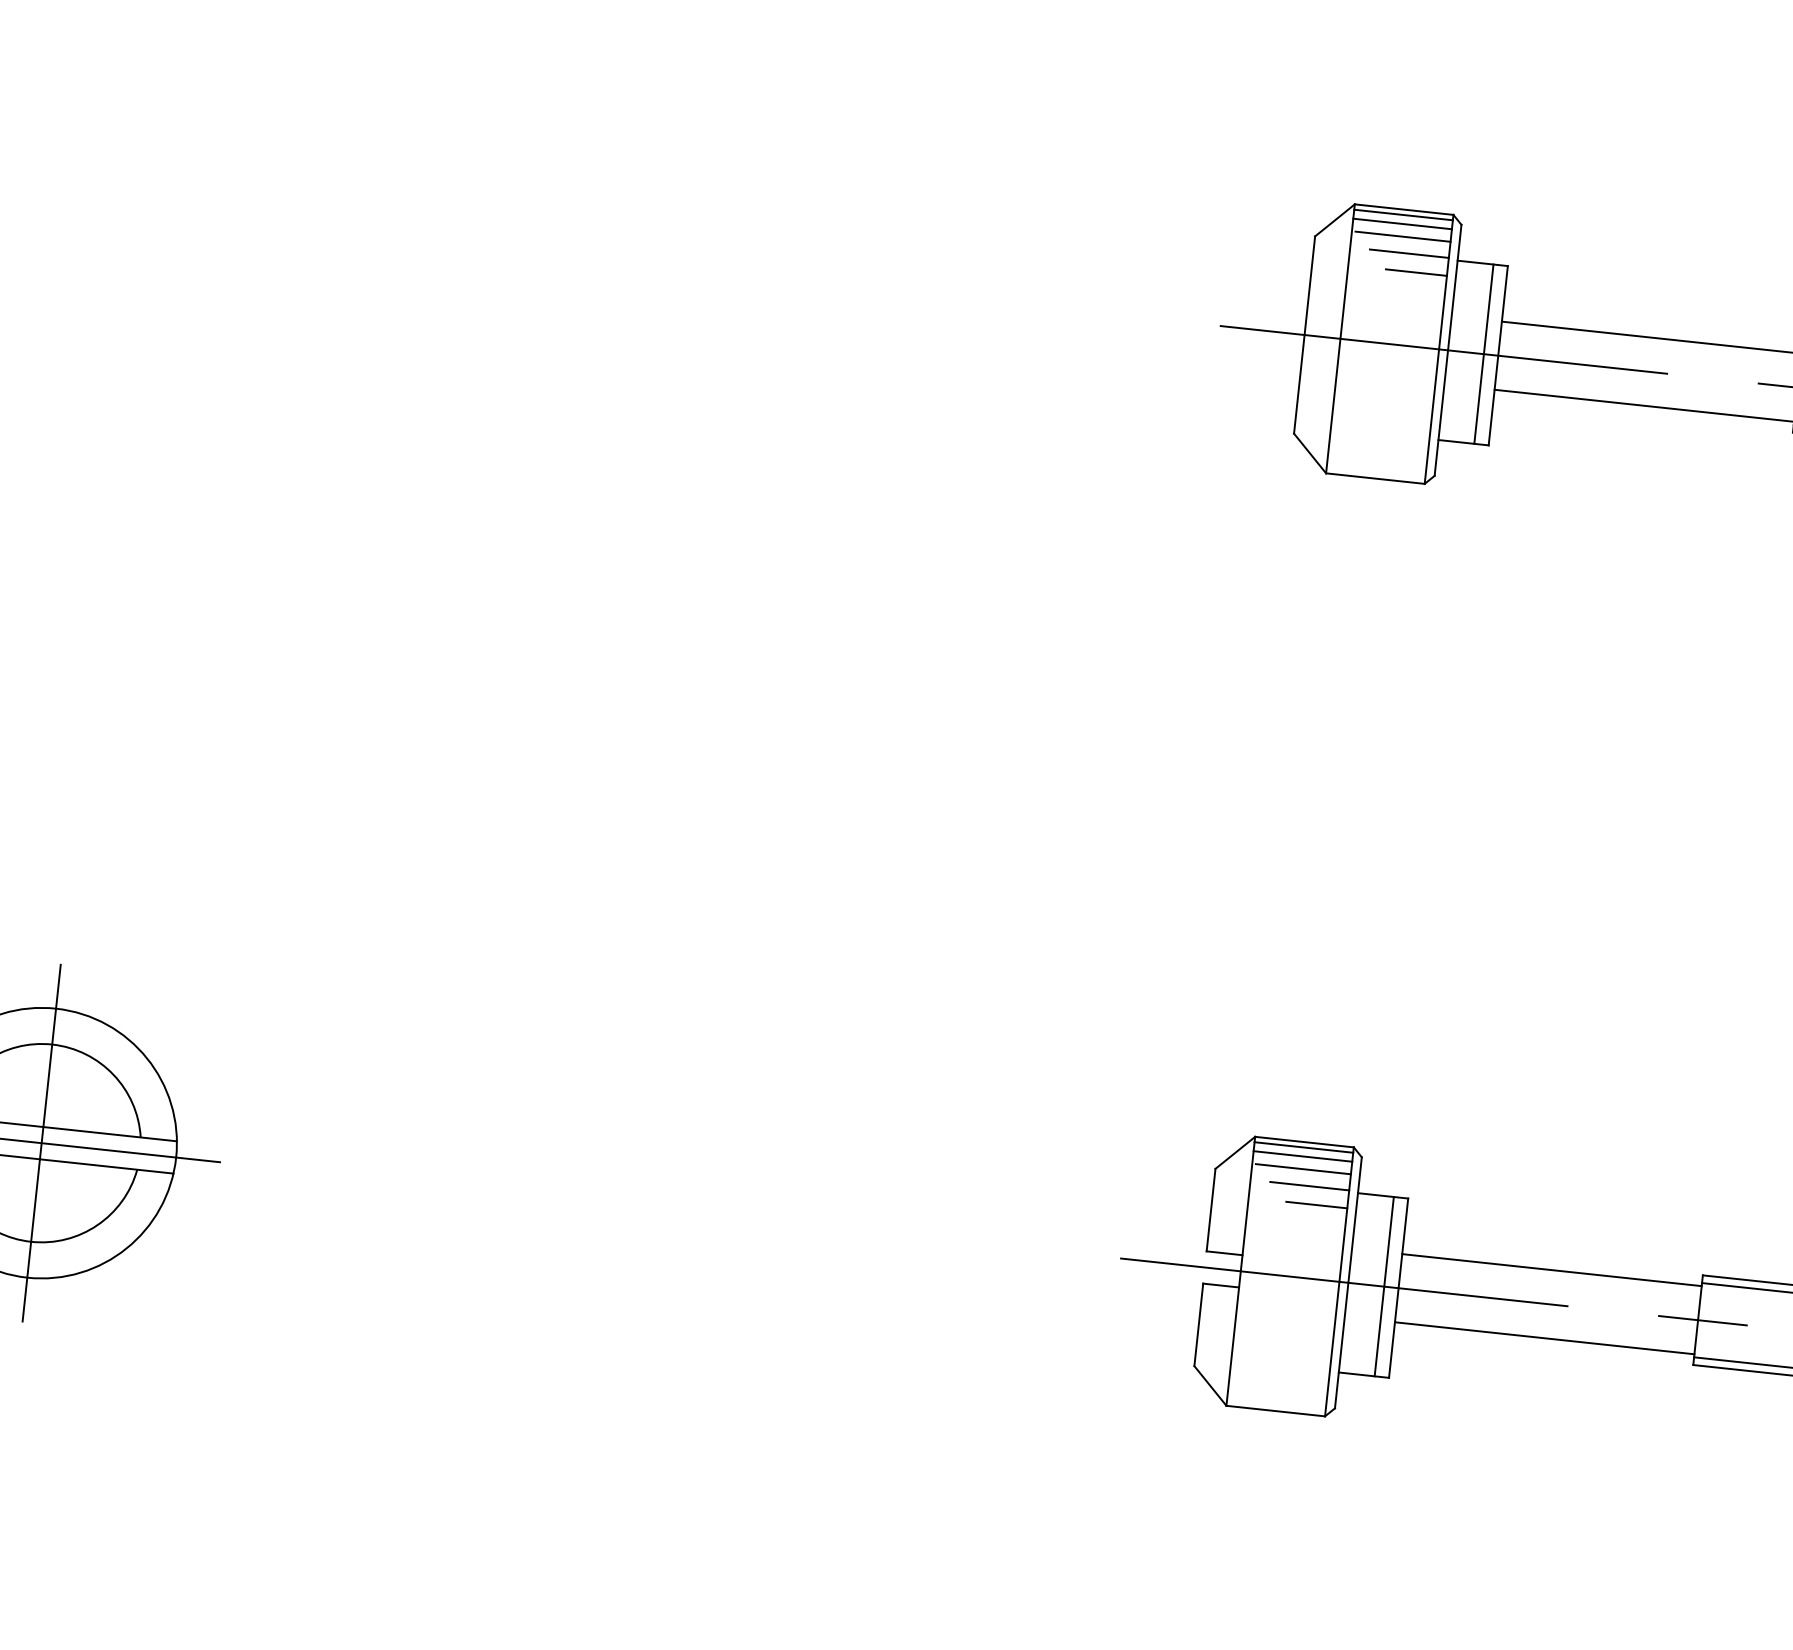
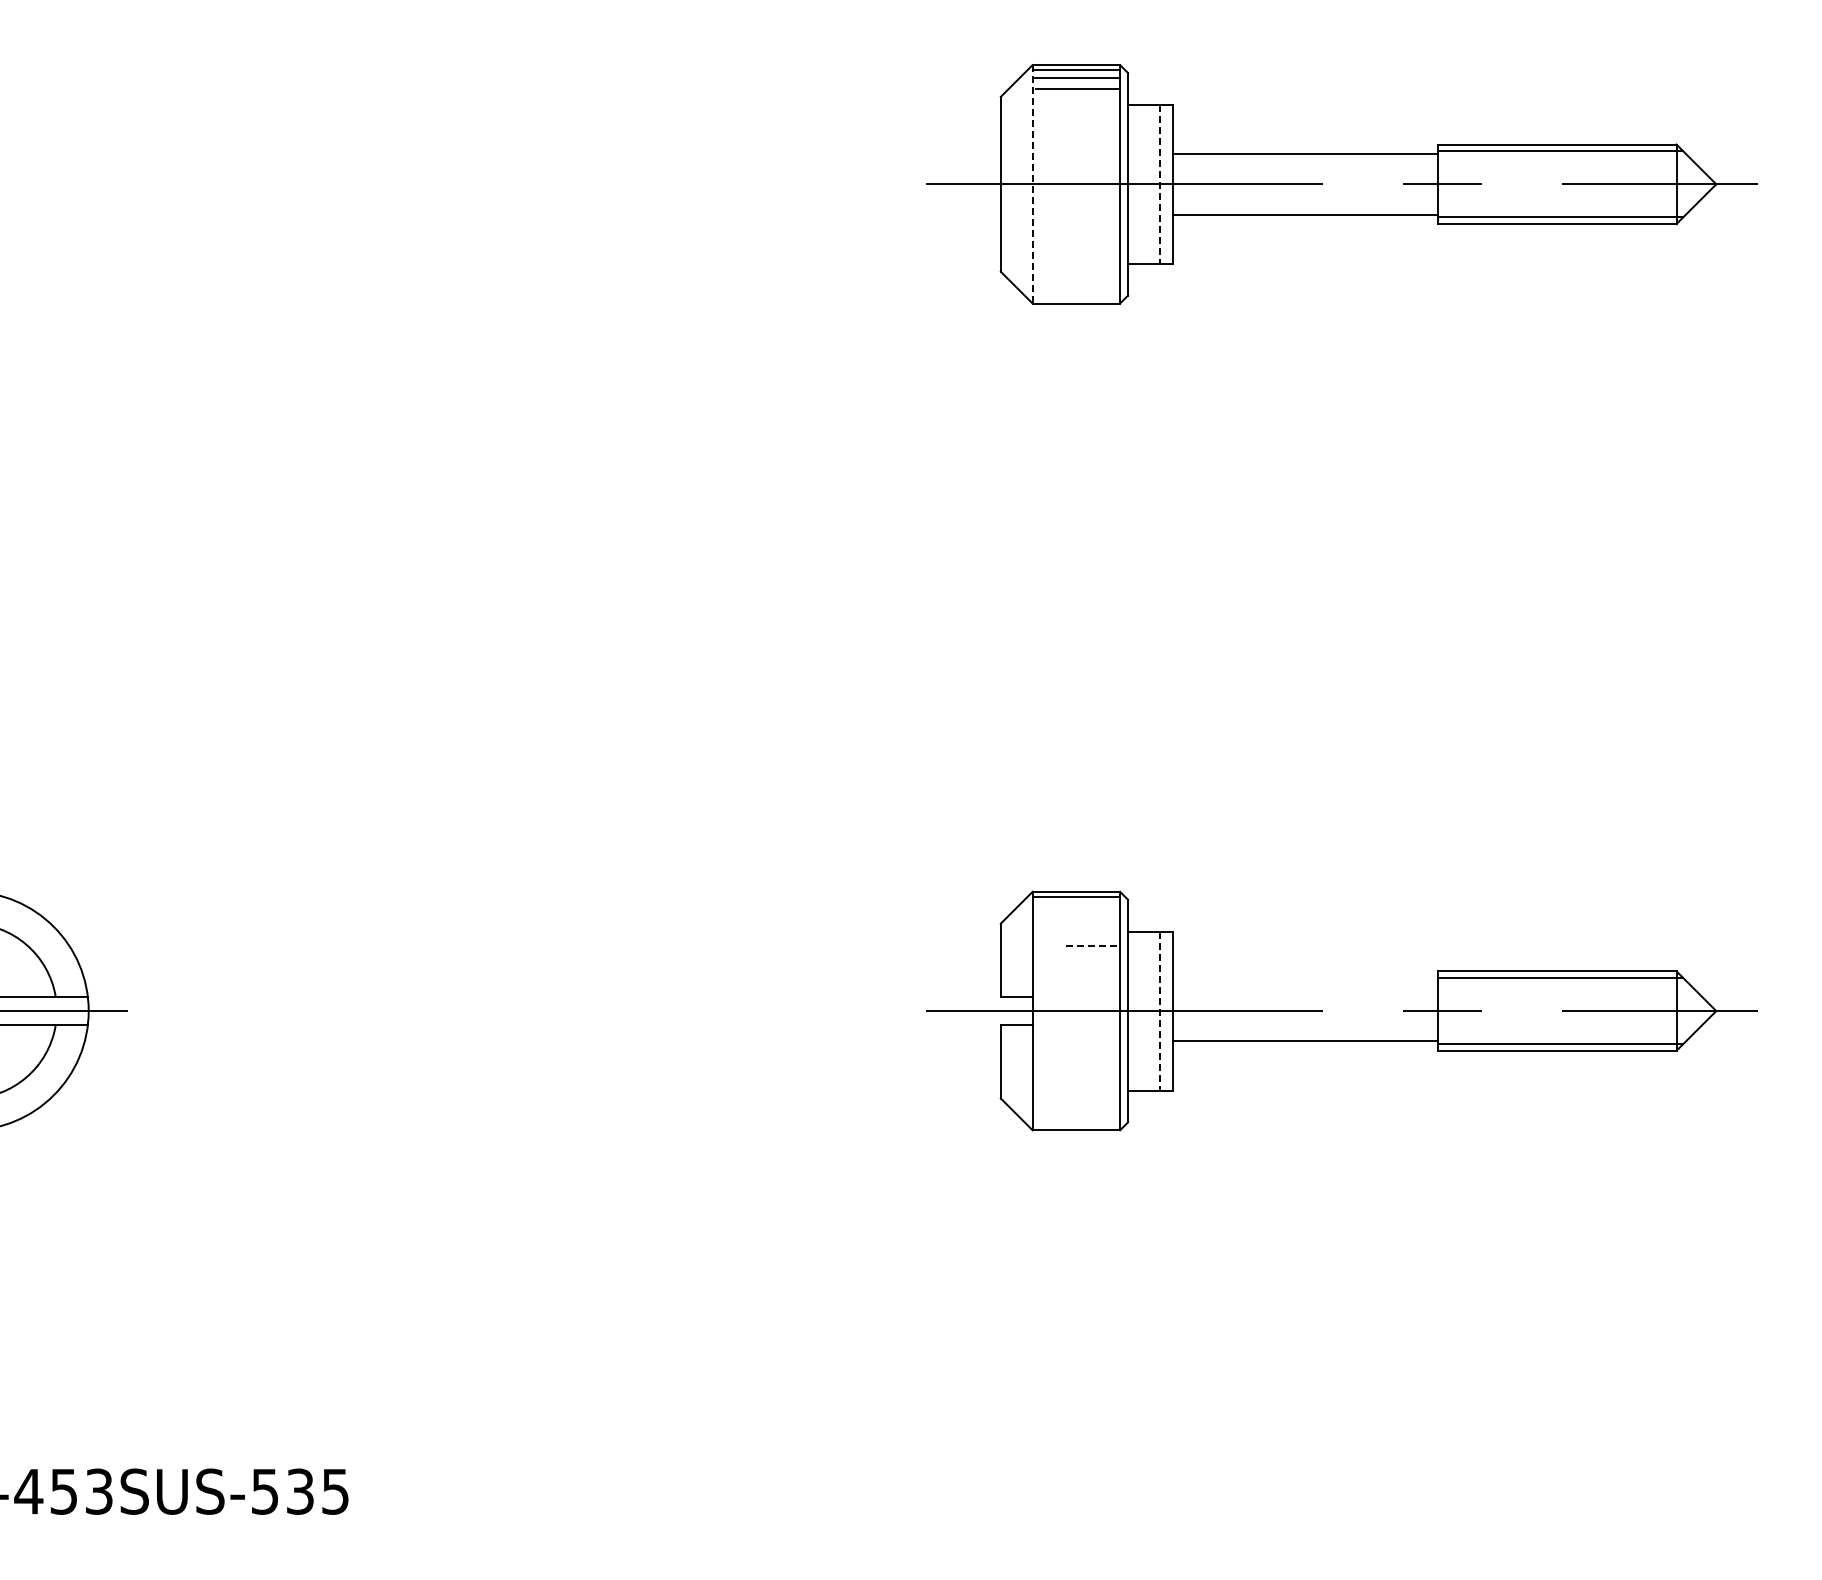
line: (1409, 254) -> (1085, 103), removed
line: (1416, 273) -> (1093, 119), removed
line: (1340, 339) -> (1032, 184), solid -> dashed
line: (1483, 354) -> (1159, 184), solid -> dashed
line: (1303, 1156) -> (1076, 904), removed
line: (1302, 1168) -> (1077, 915), removed
line: (1310, 1185) -> (1085, 929), removed
line: (1317, 1204) -> (1093, 945), solid -> dashed
line: (1552, 1269) -> (1305, 980), removed
line: (1383, 1287) -> (1159, 1011), solid -> dashed

